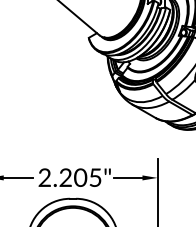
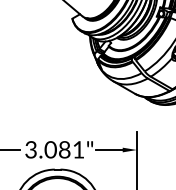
text: (69, 177) -> (54, 149), 2.205" -> 3.081"

